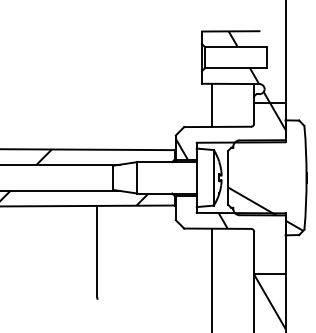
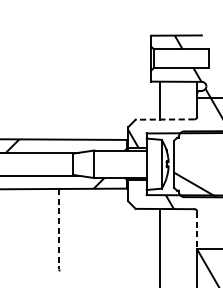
line: (217, 126) -> (164, 119), solid -> dashed
line: (97, 251) -> (59, 229), solid -> dashed
line: (254, 253) -> (197, 230), solid -> dashed

